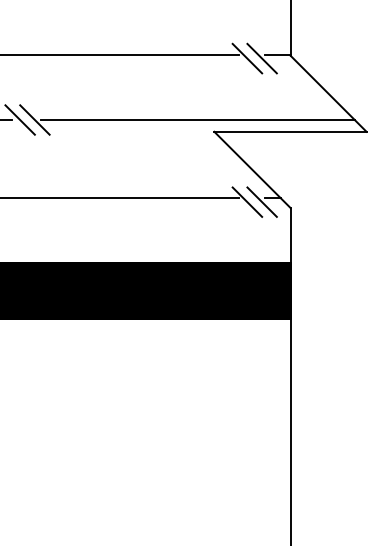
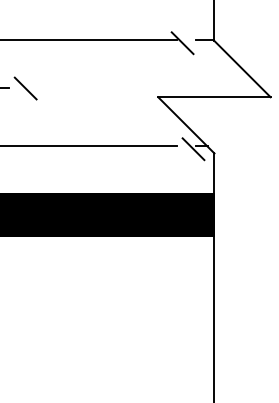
line: (262, 59) -> (193, 43), removed
line: (19, 119) -> (14, 88), removed
line: (197, 119) -> (145, 88), removed
line: (247, 202) -> (182, 149), removed

